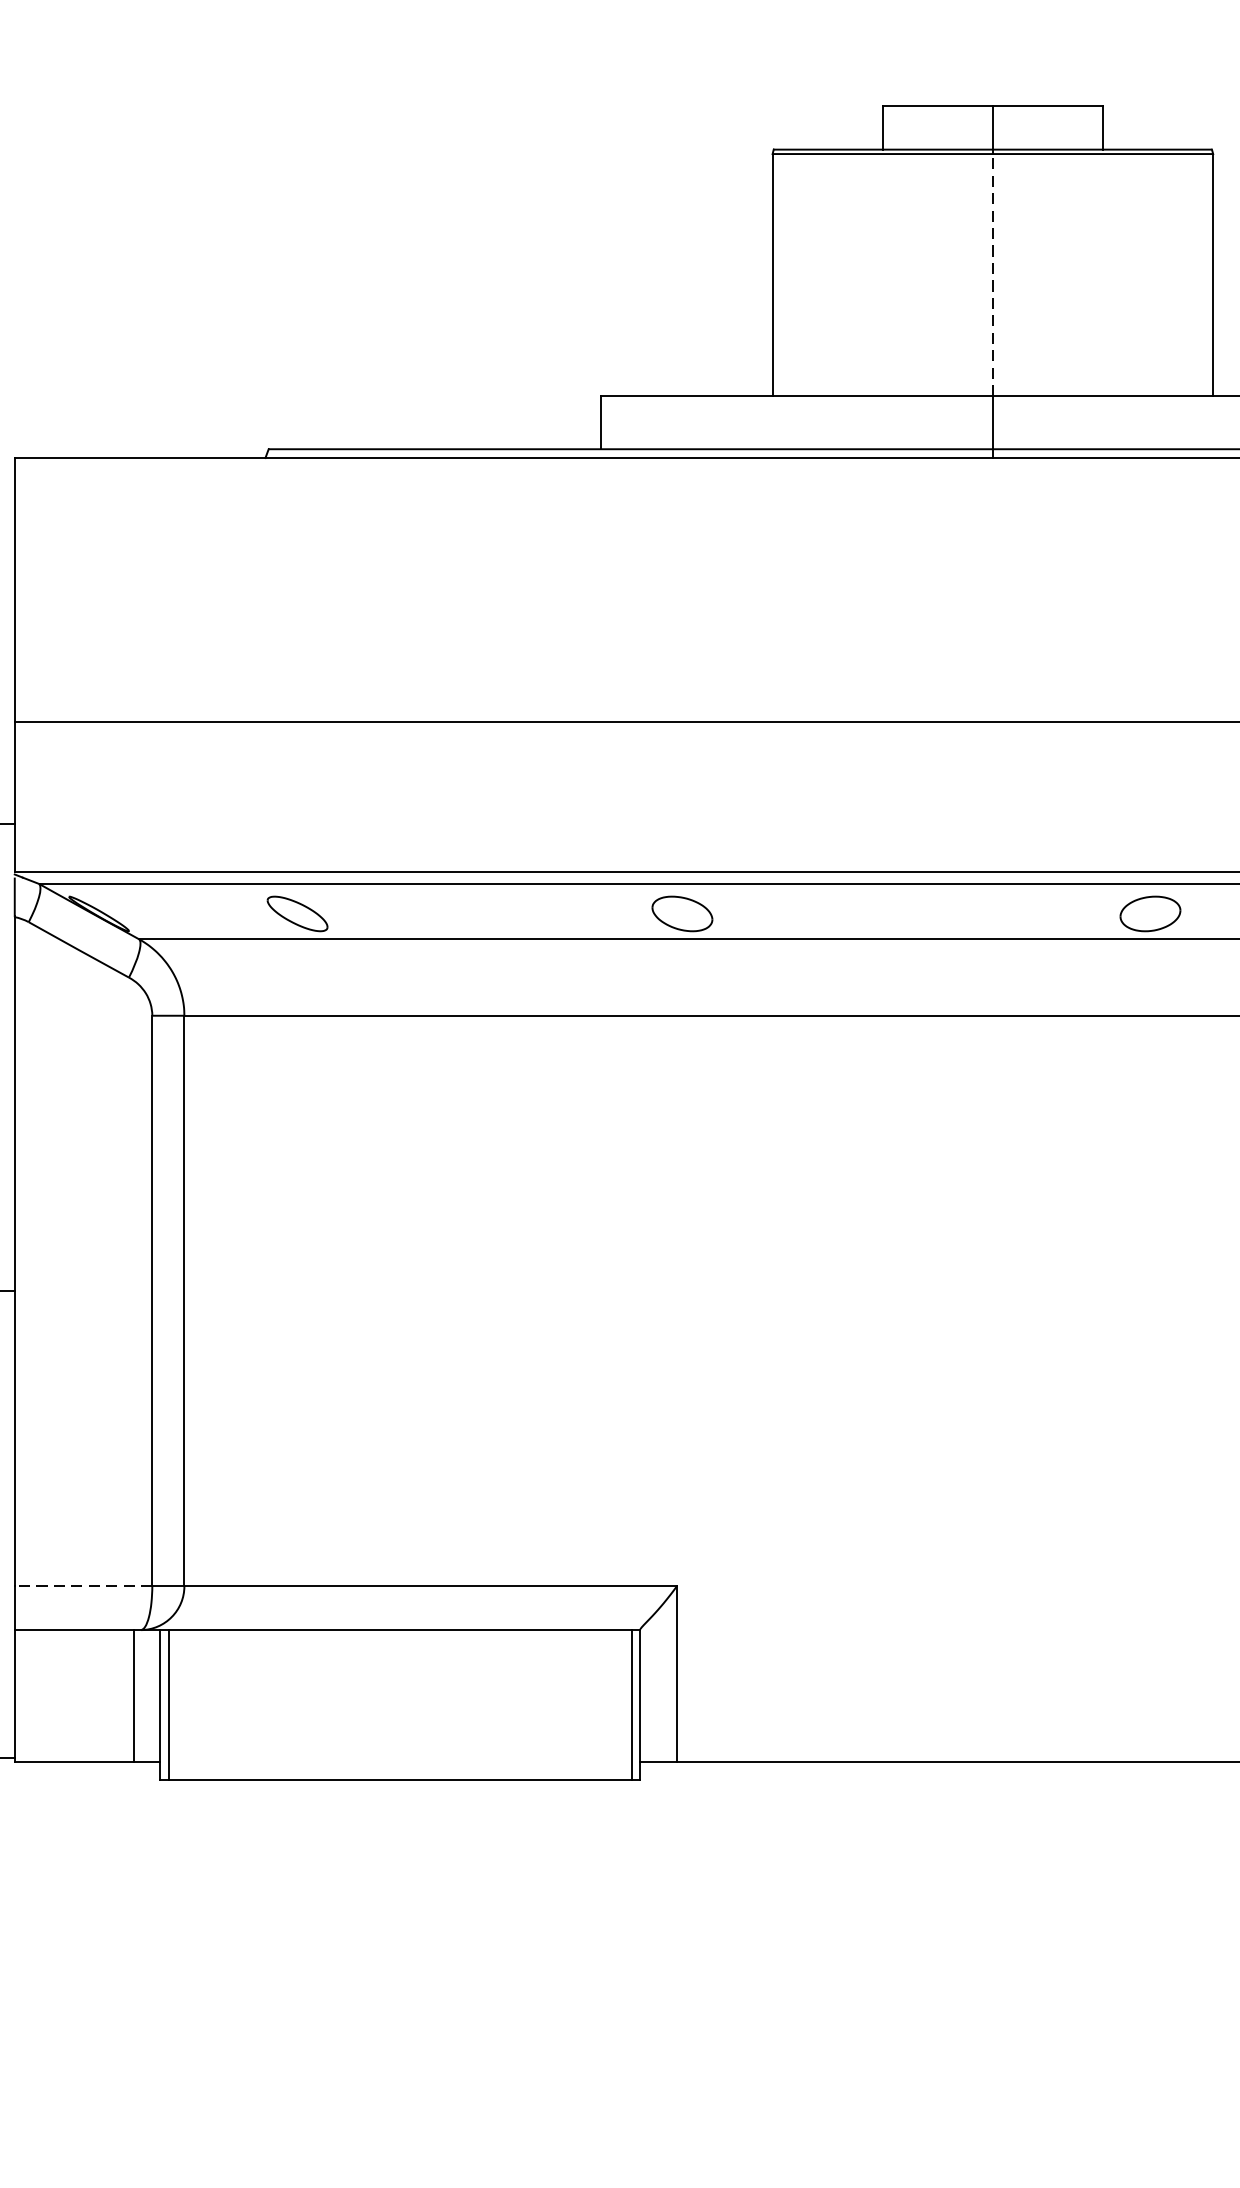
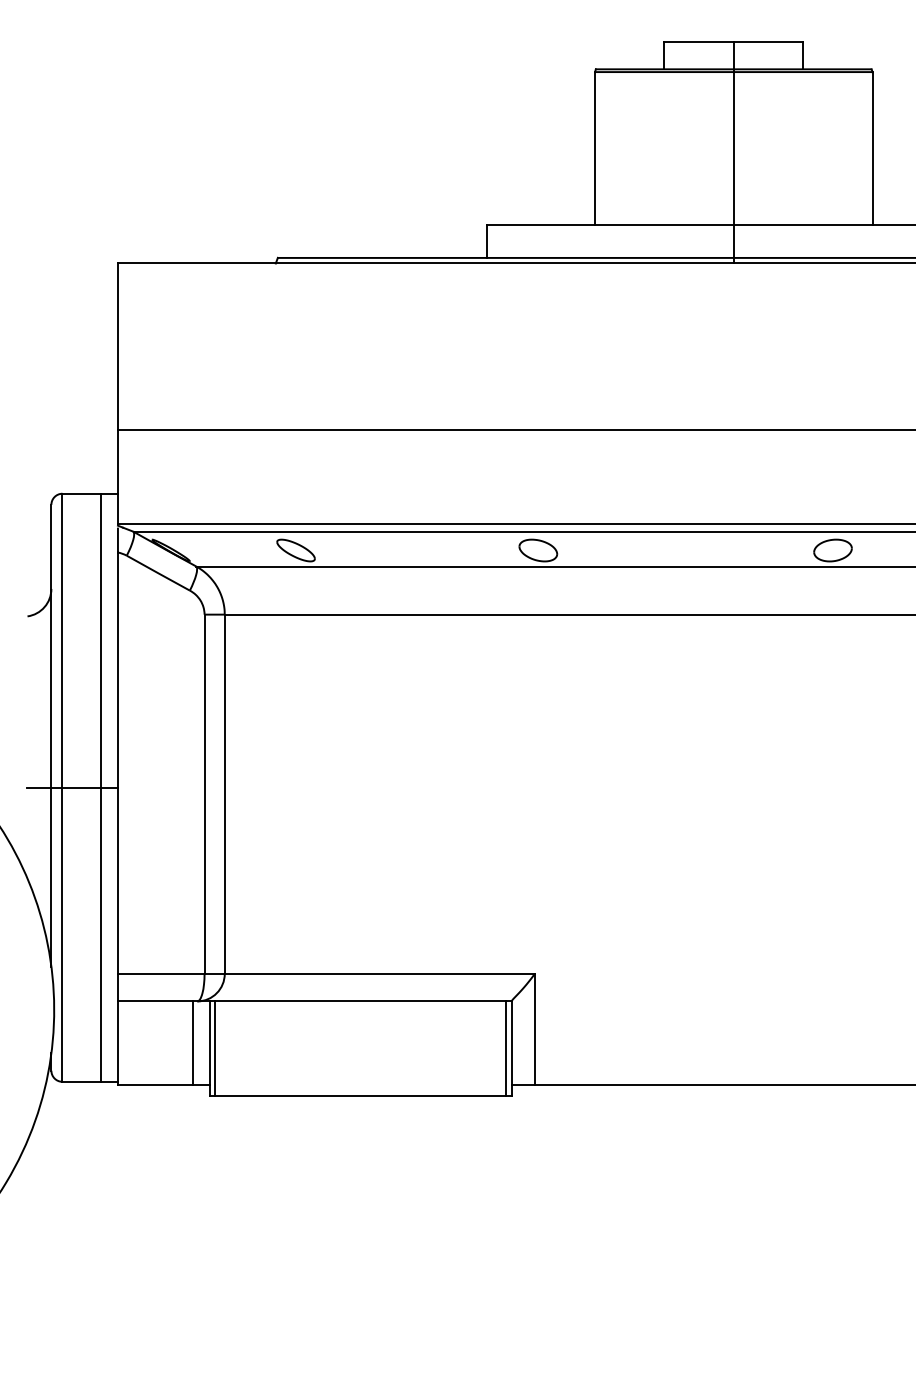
line: (992, 273) -> (733, 147), dashed -> solid
line: (82, 1585) -> (160, 973), dashed -> solid

